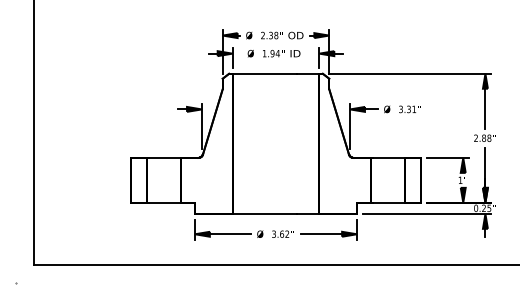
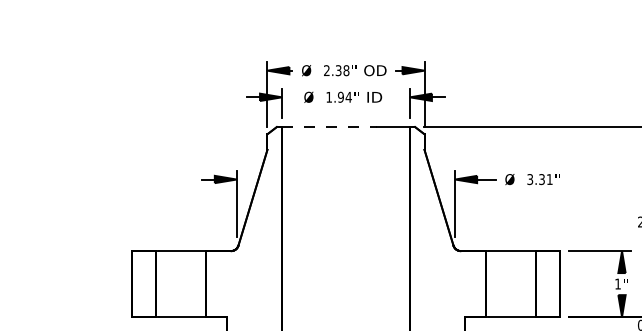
line: (265, 73) -> (330, 126), solid -> dashed

